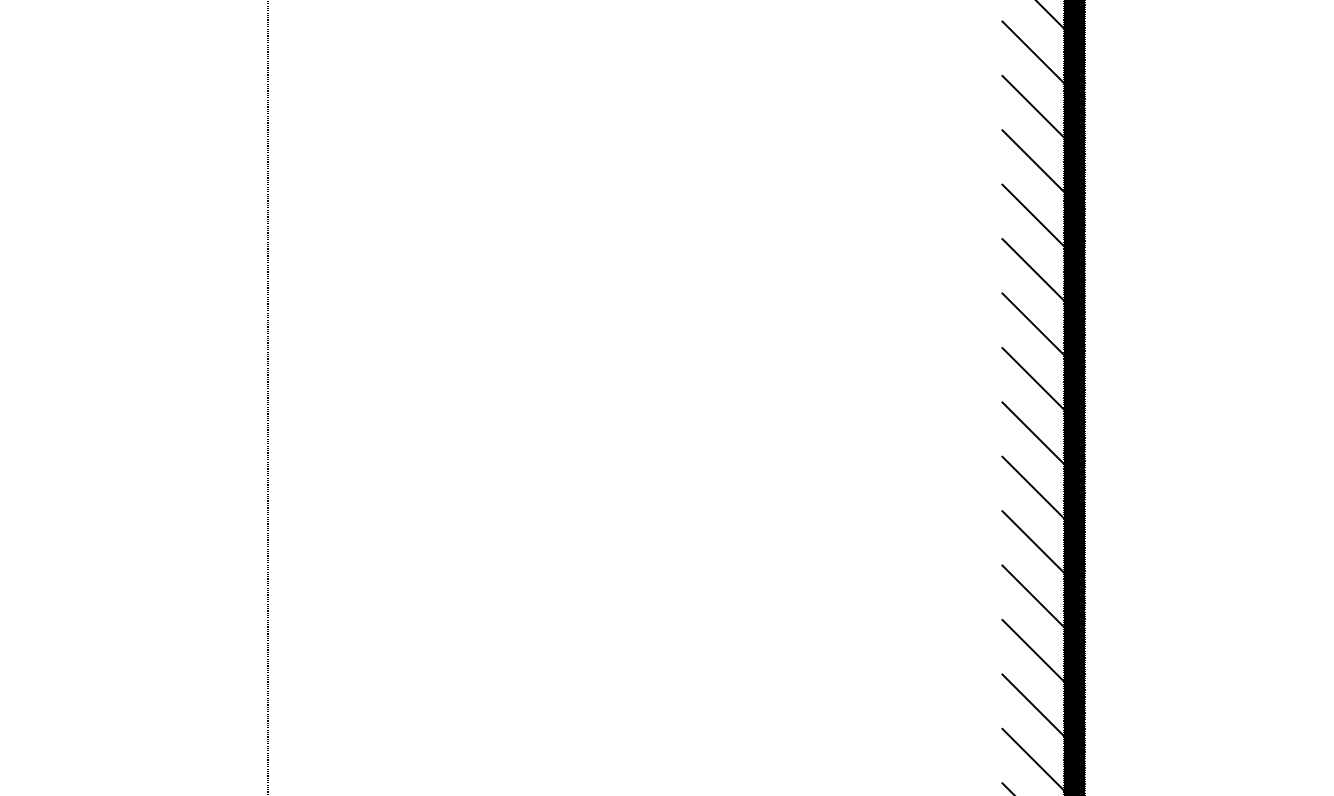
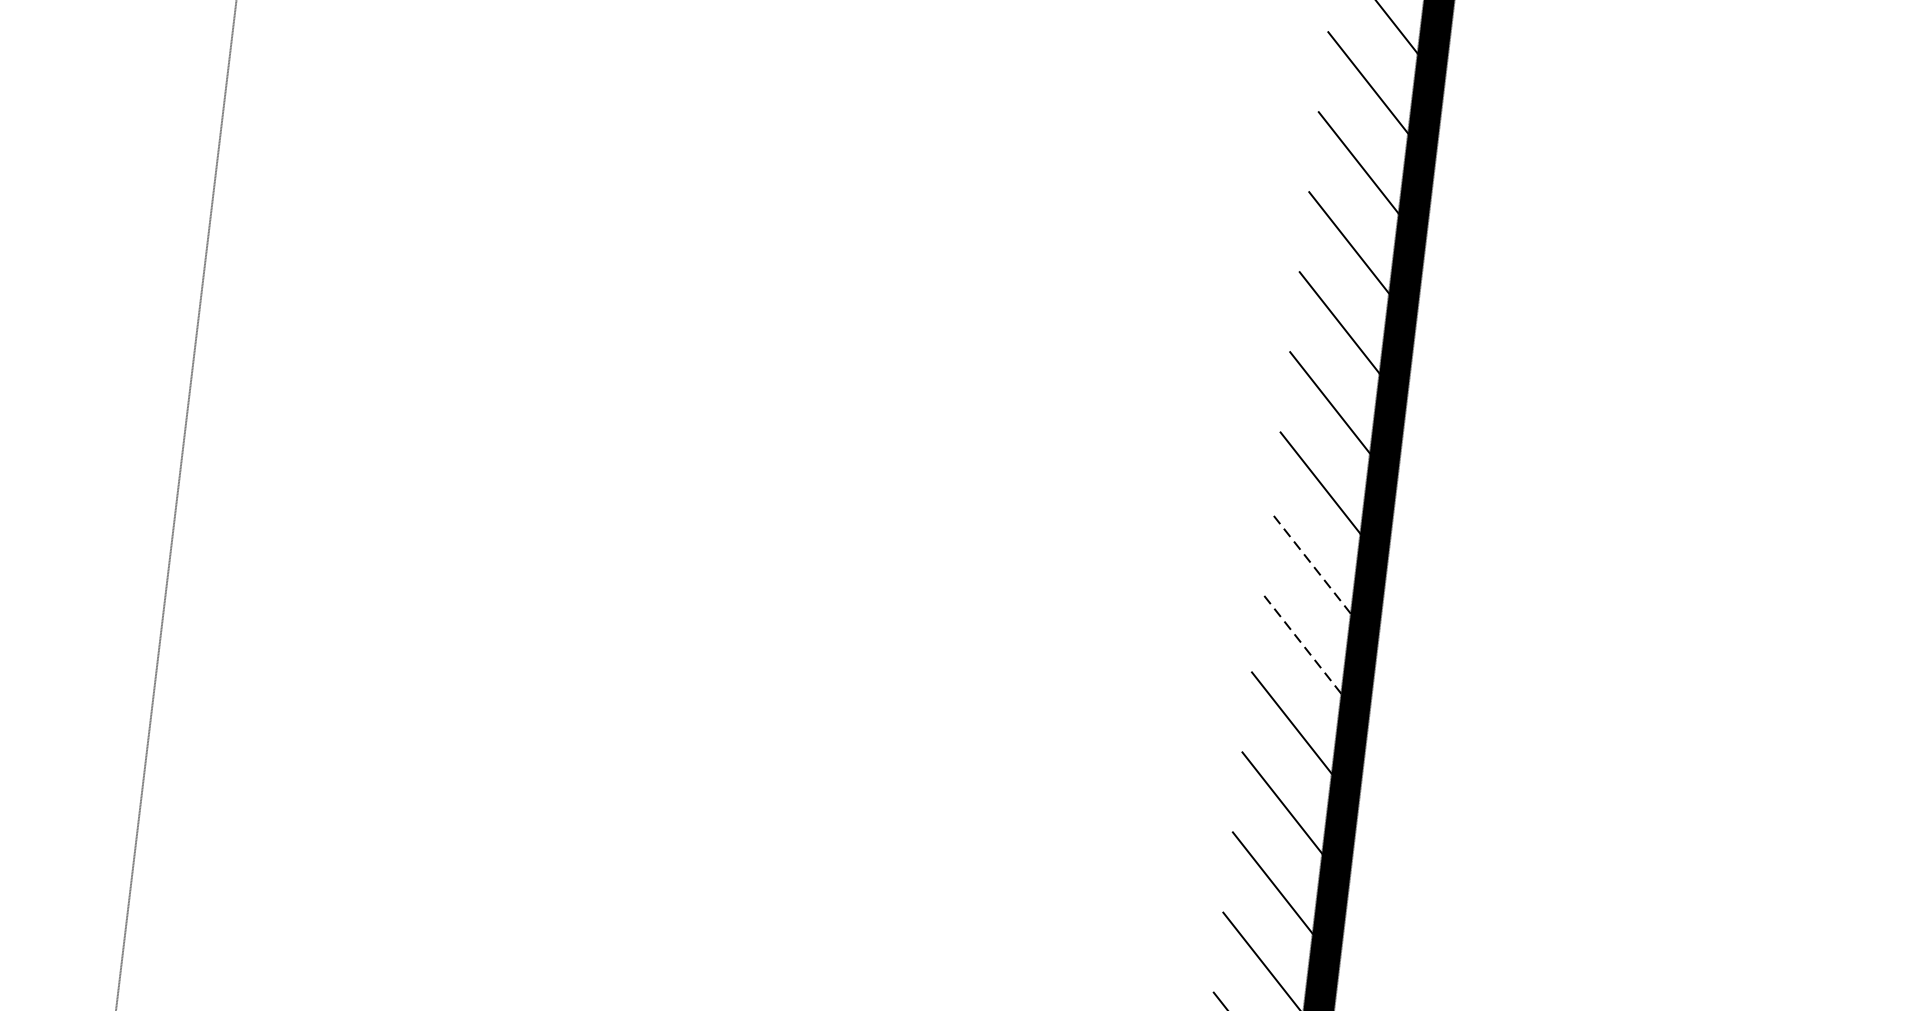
line: (1033, 433) -> (1311, 563), solid -> dashed
line: (1033, 487) -> (1301, 643), solid -> dashed

